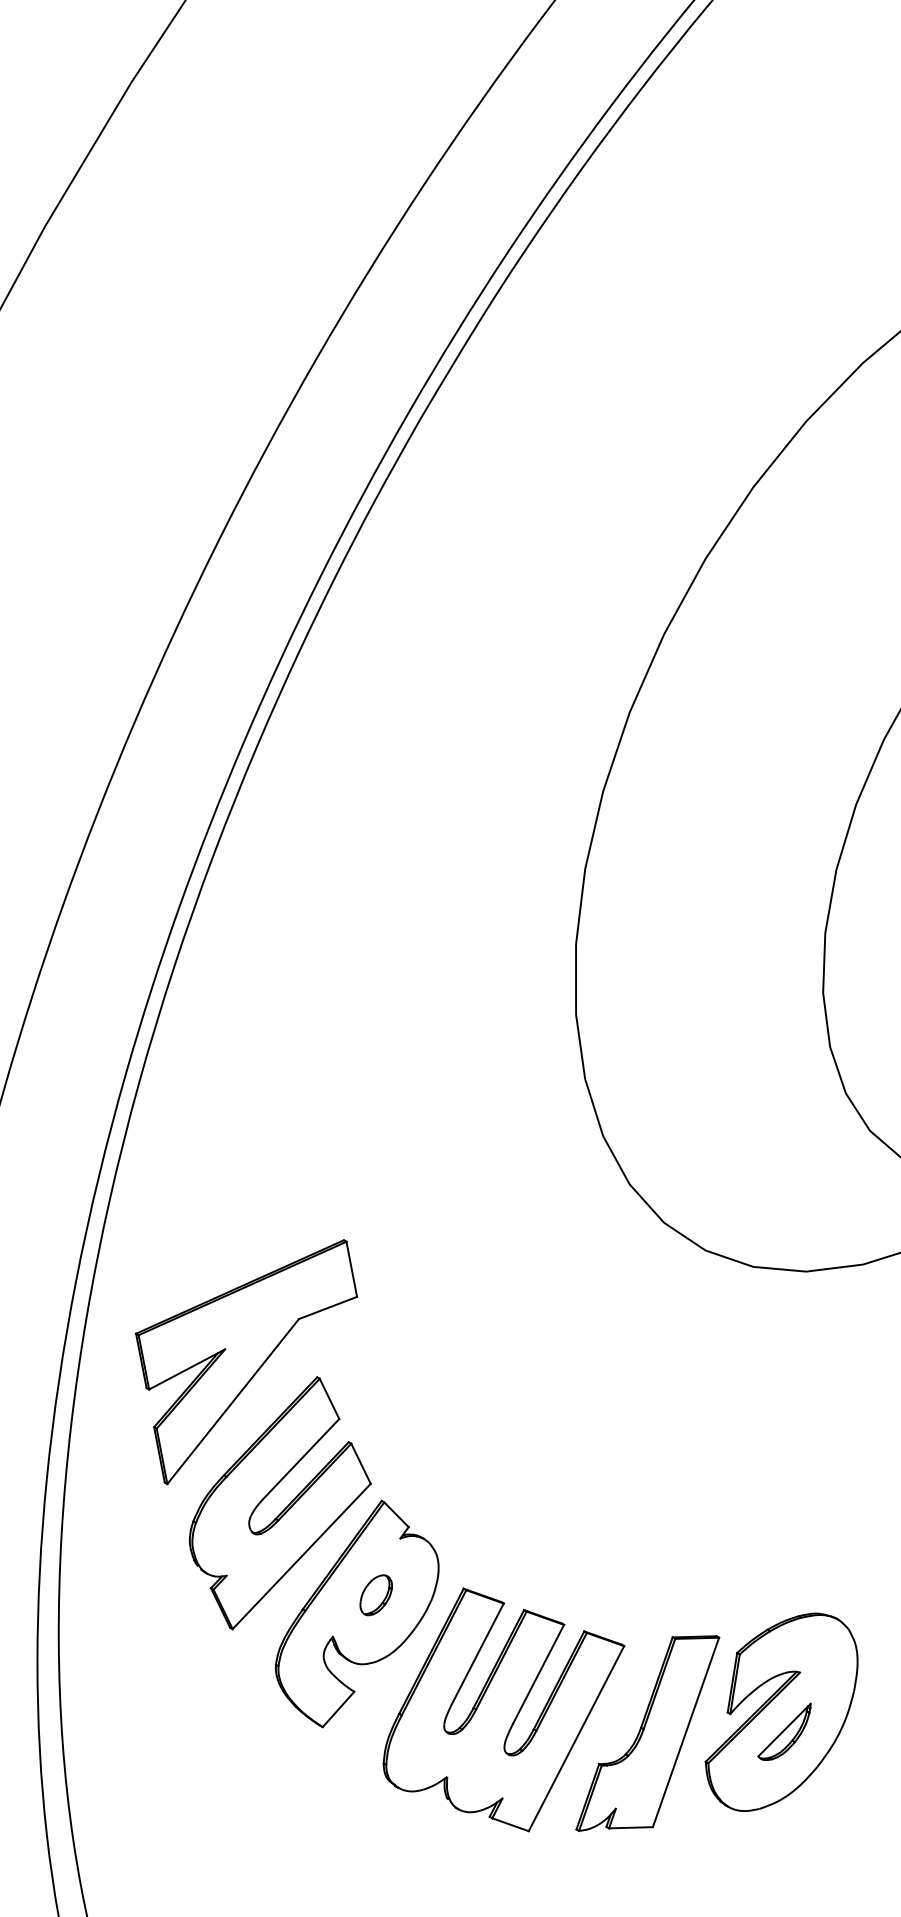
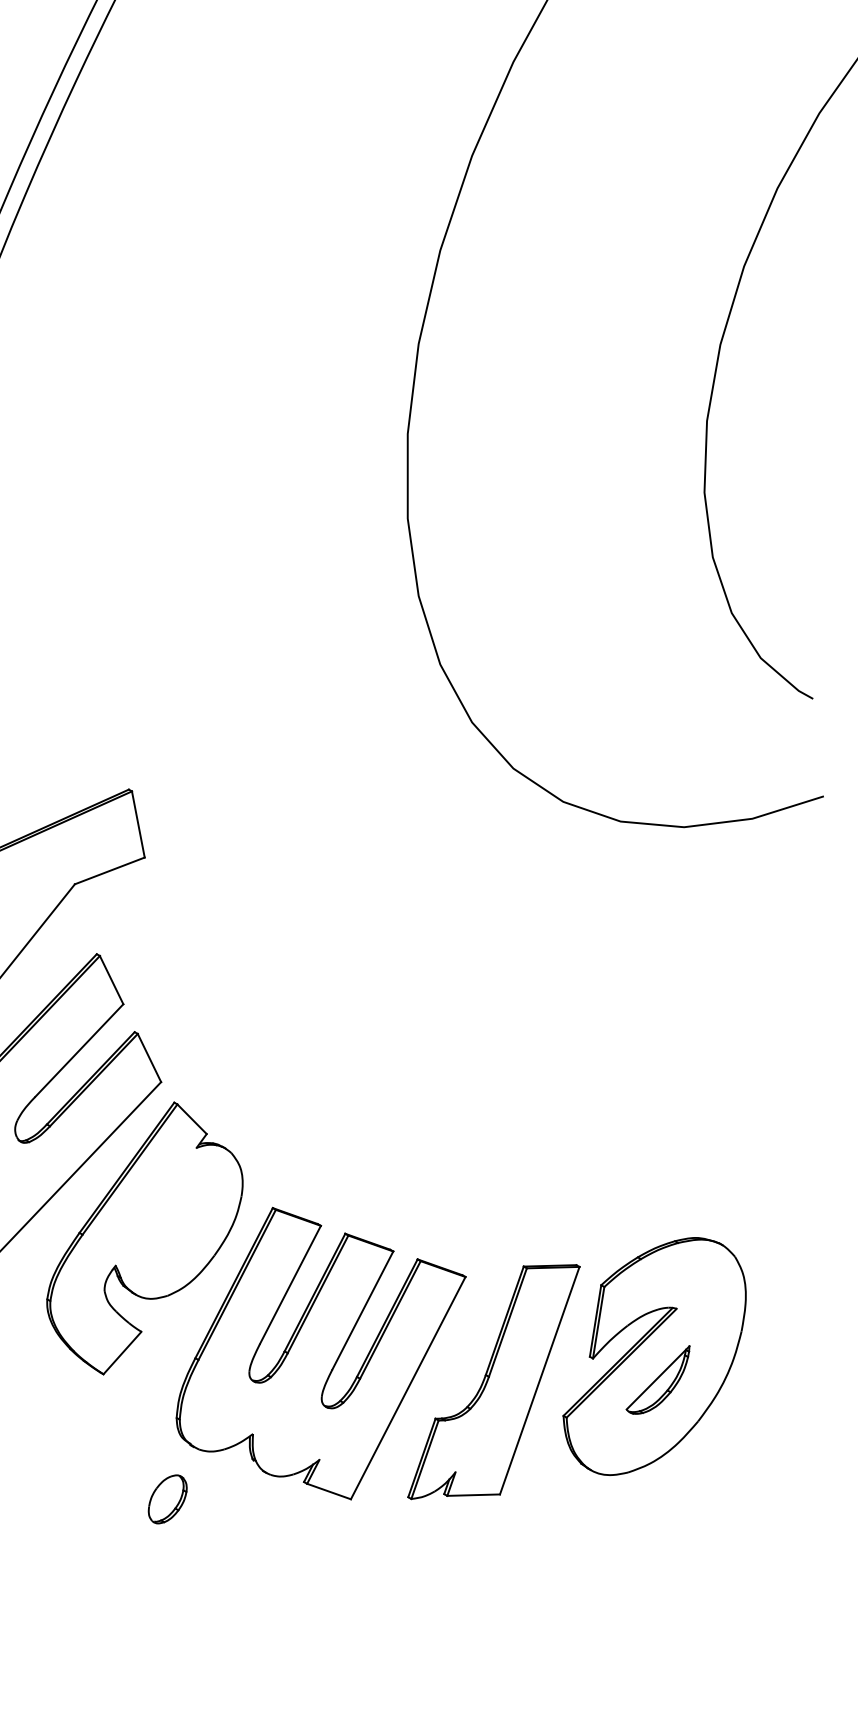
part: (375, 1595) -> (166, 1499), moved

